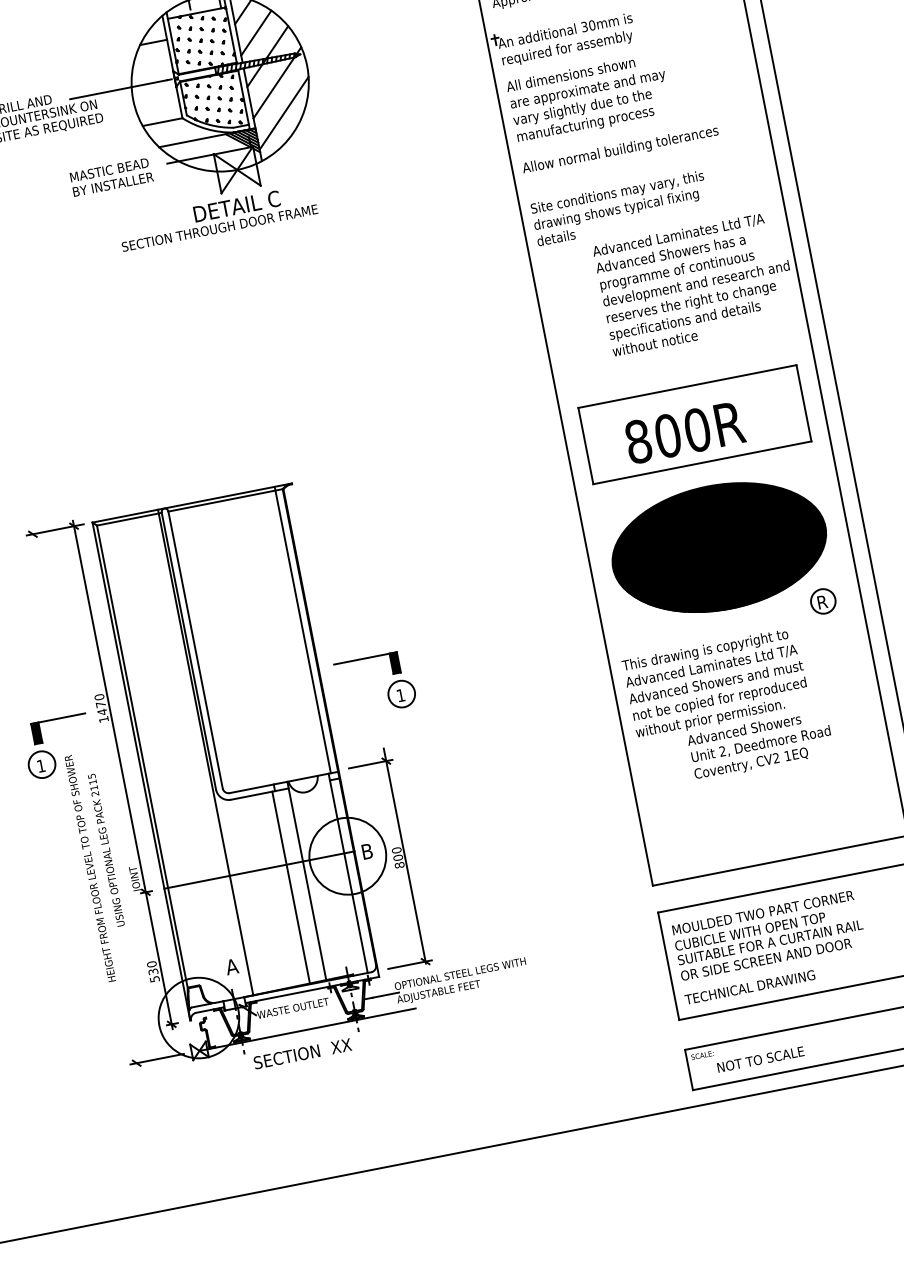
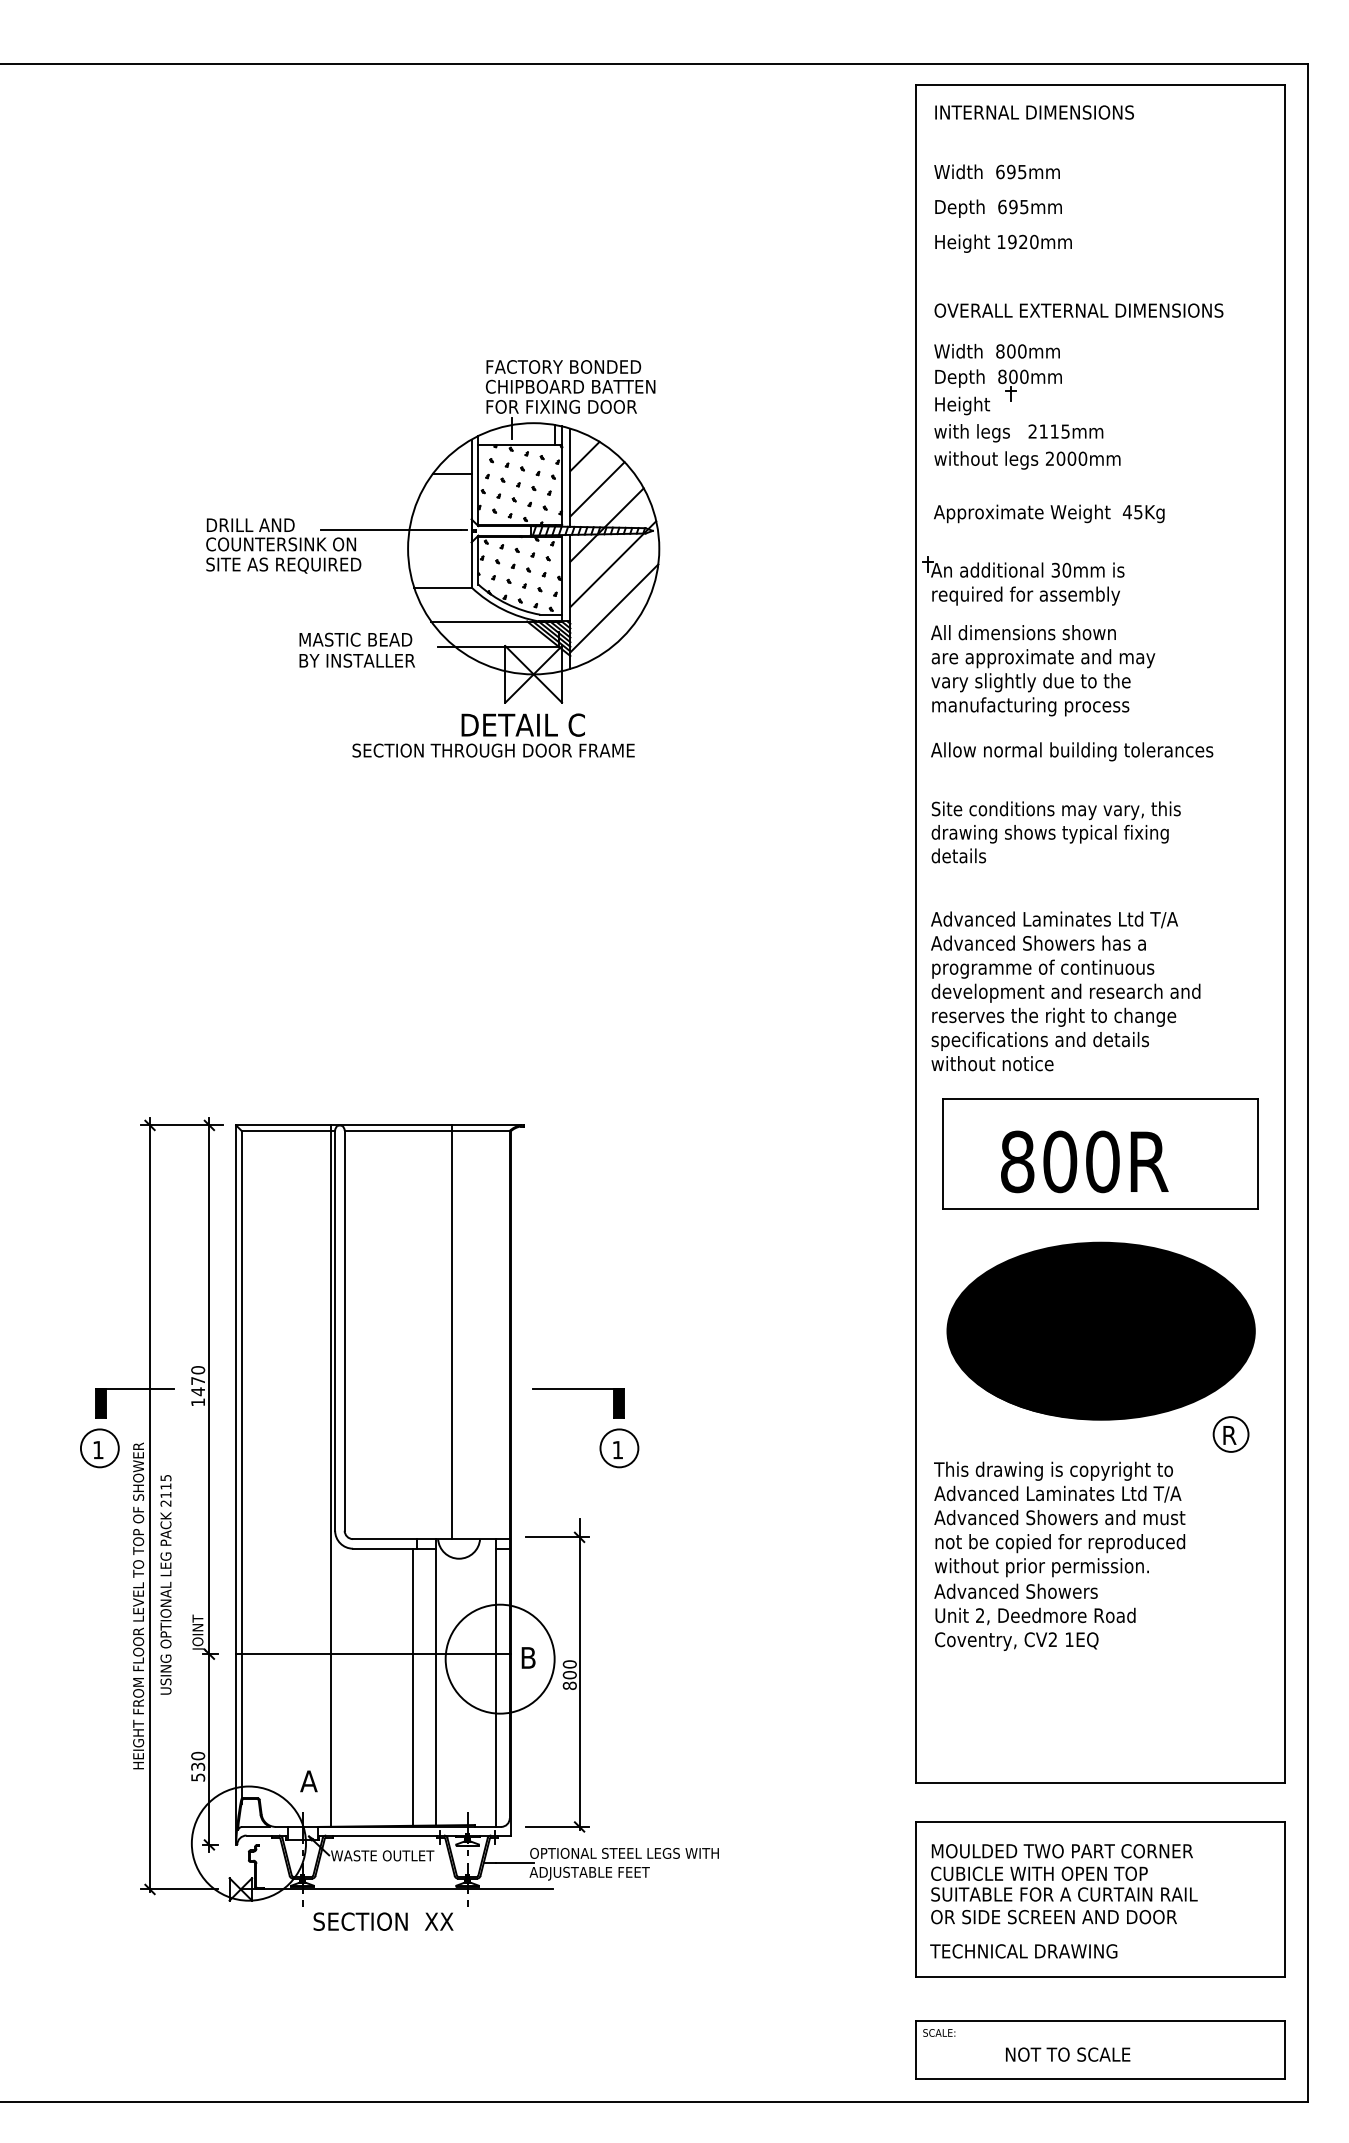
text: (695, 283) -> (1065, 991), moved
line: (302, 630) -> (452, 1332), moved
text: (760, 744) -> (1034, 1616), moved
line: (84, 796) -> (150, 1504), added
text: (761, 1059) -> (1068, 2054), moved

